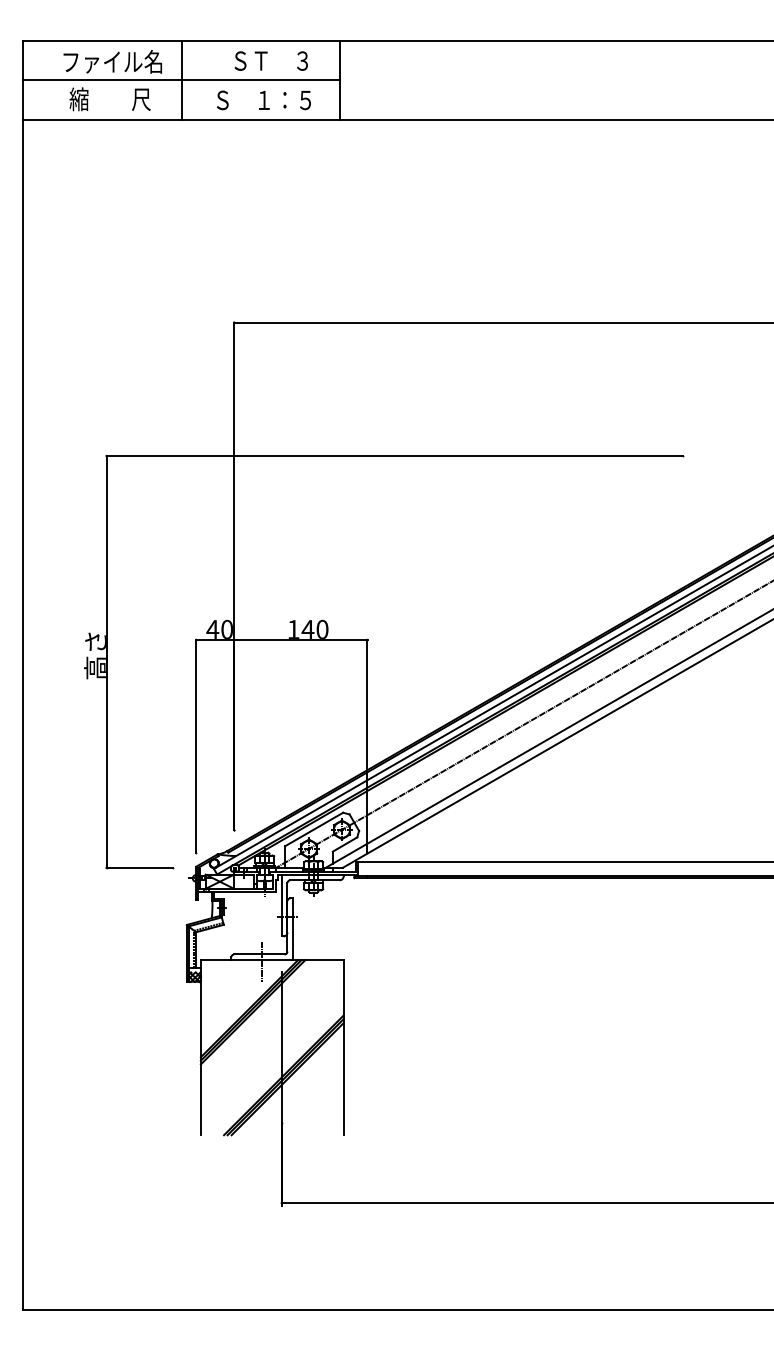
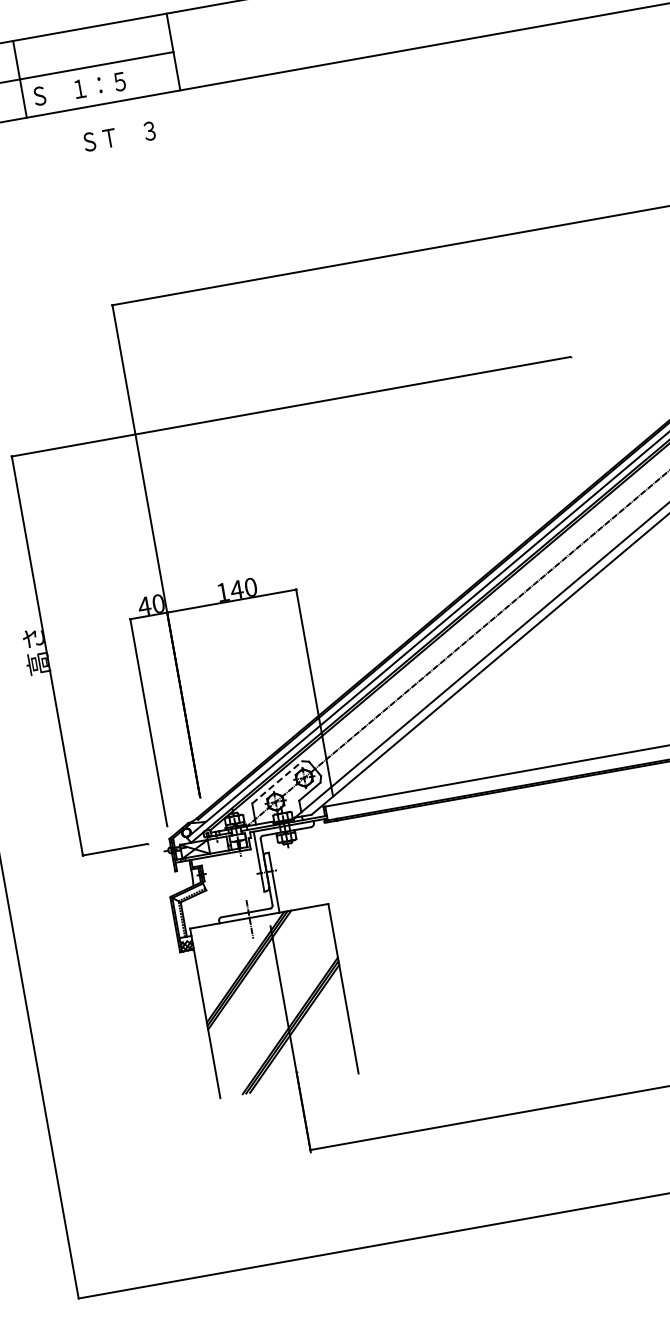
text: (270, 60) -> (118, 136), moved
text: (263, 100) -> (79, 89), moved
line: (314, 829) -> (277, 782), solid -> dashed

